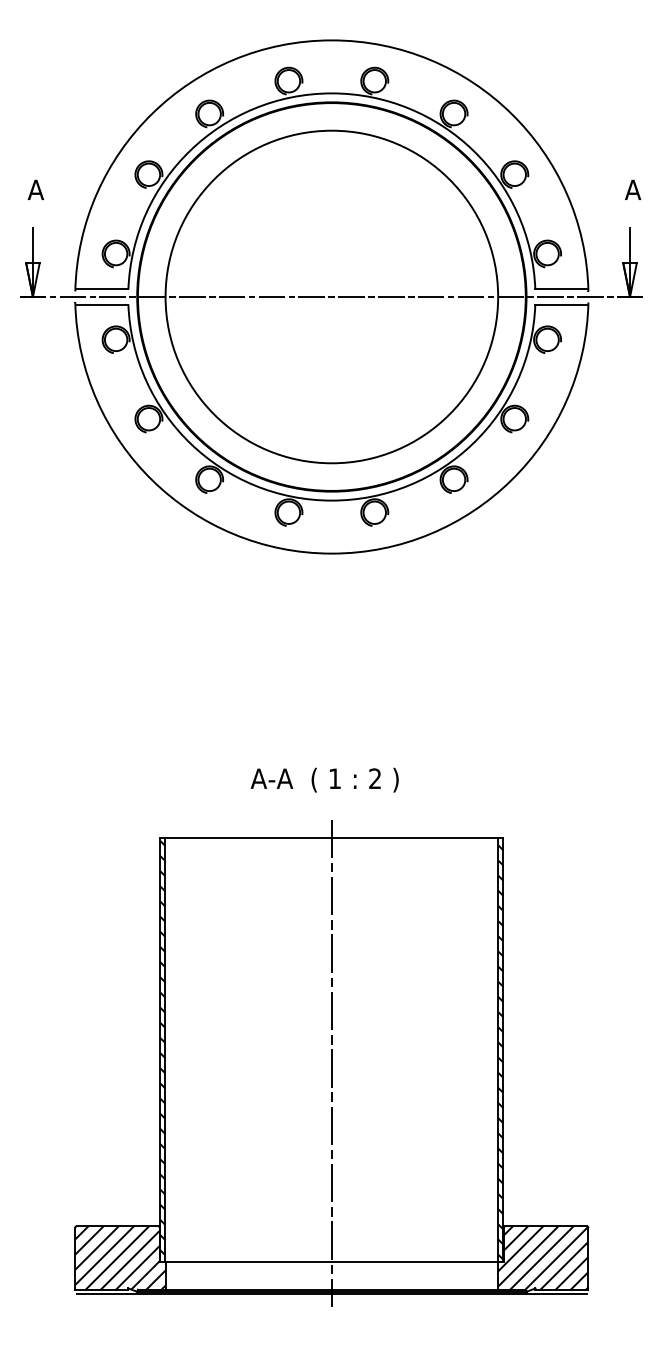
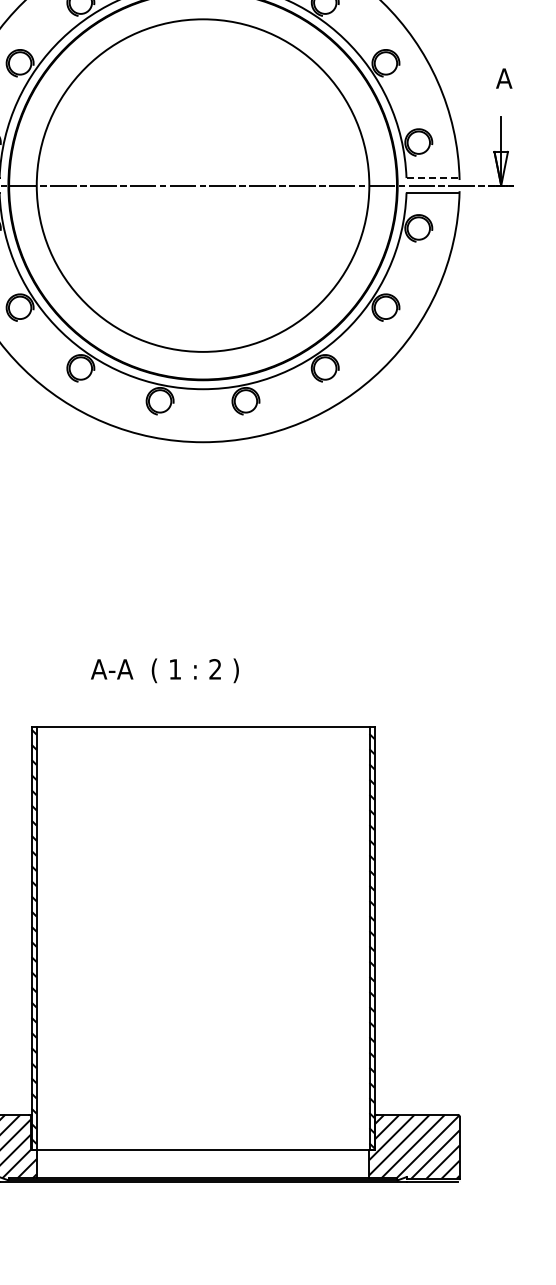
line: (561, 289) -> (432, 178), solid -> dashed
text: (324, 779) -> (164, 670), moved
line: (331, 1062) -> (202, 951), removed

